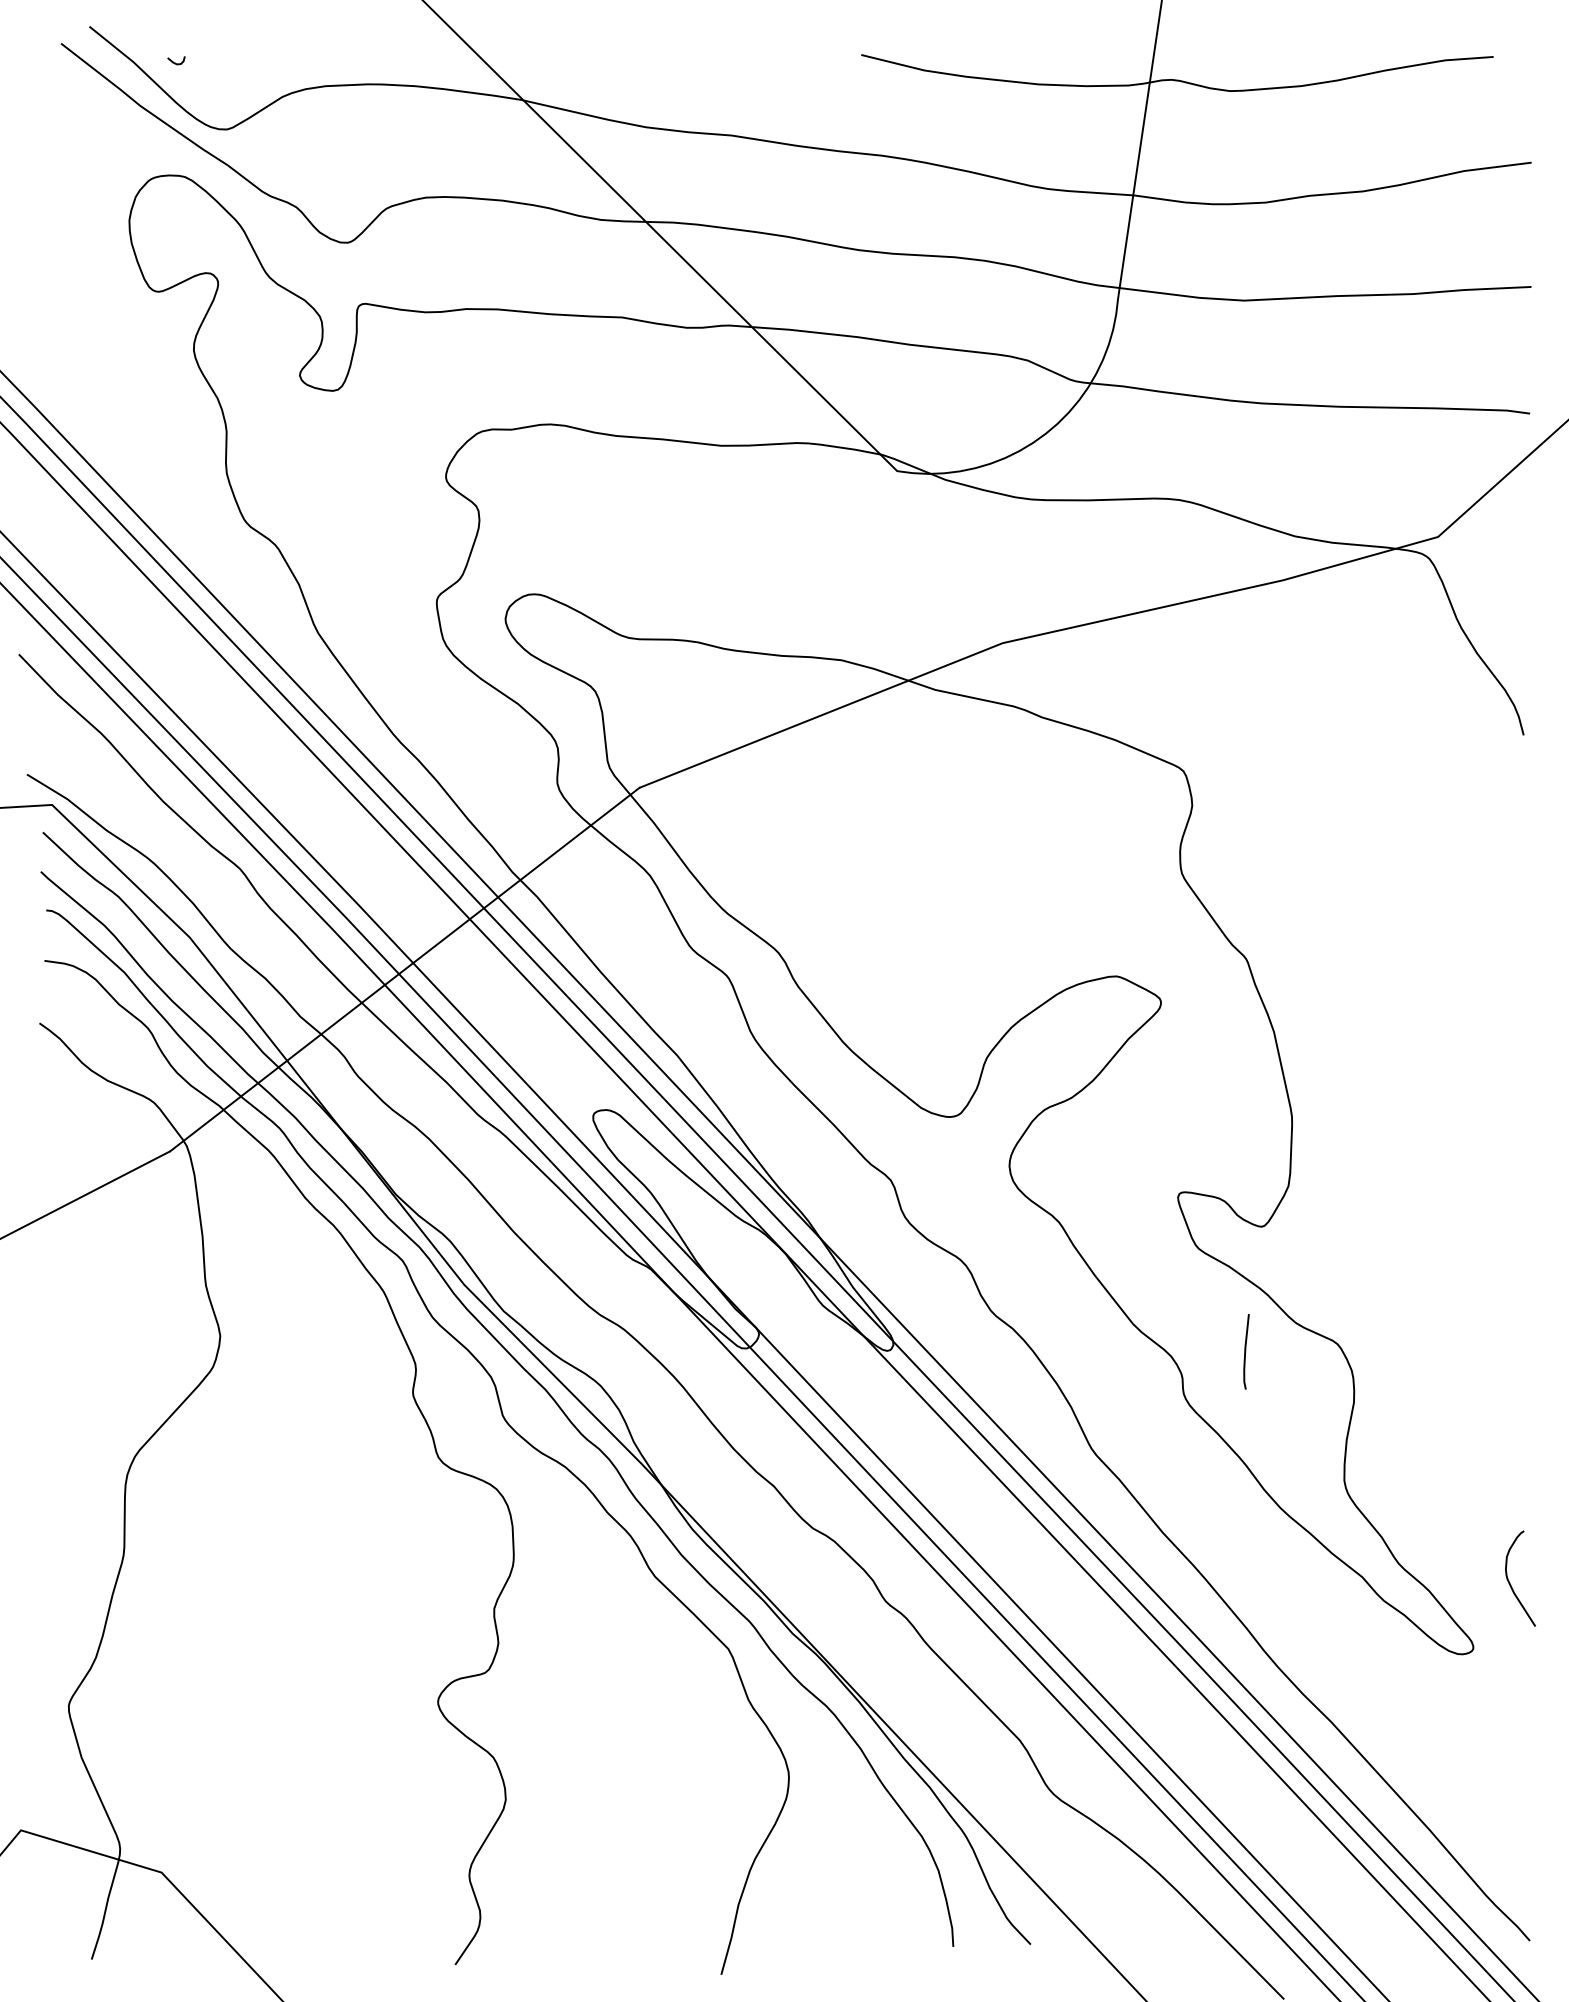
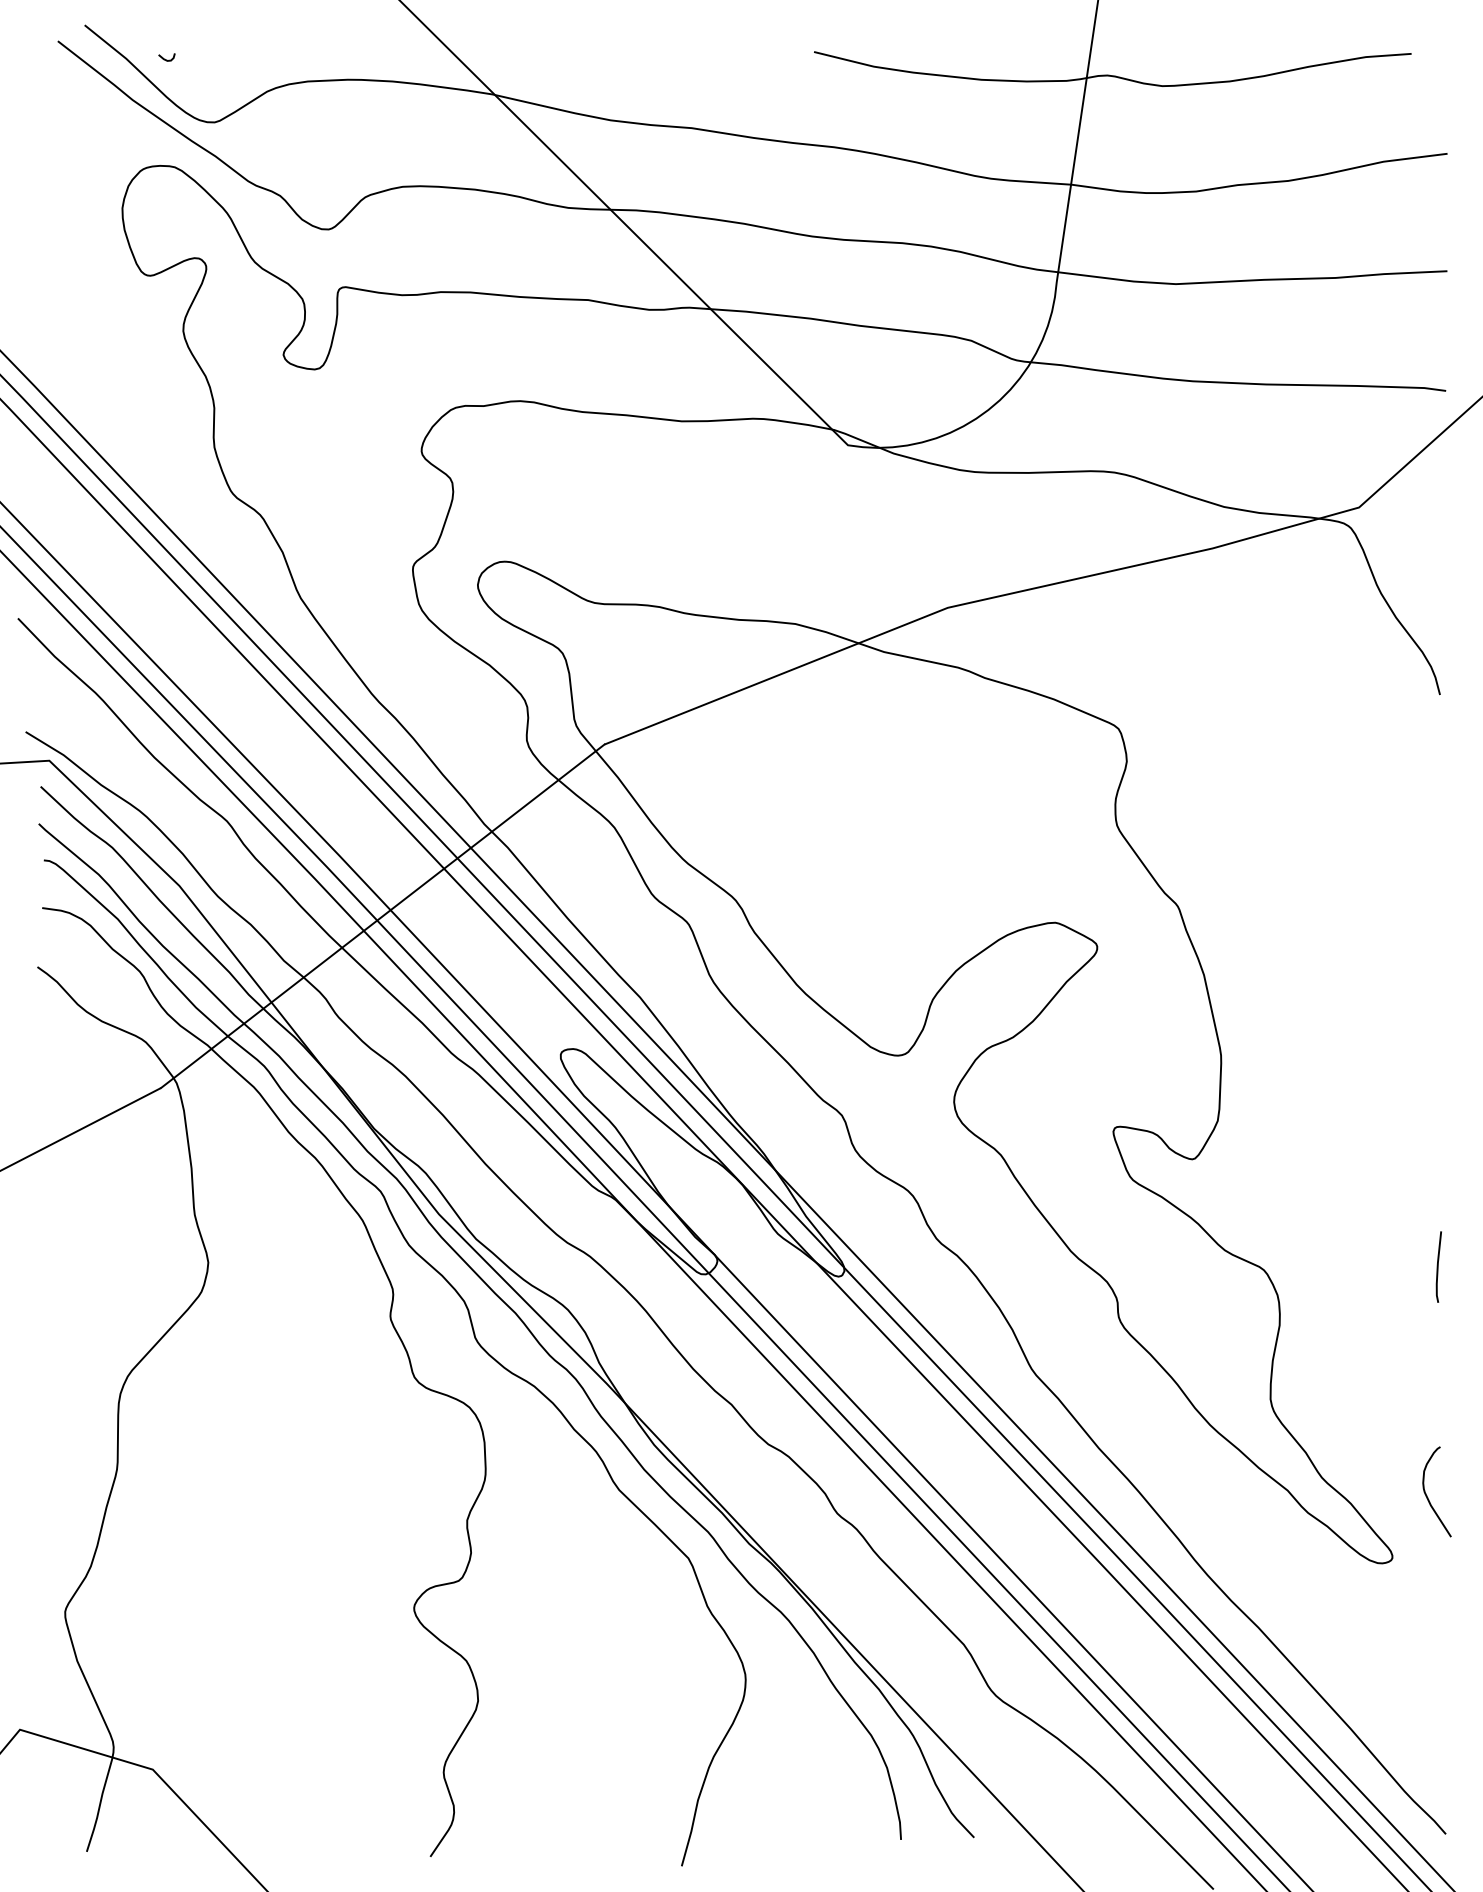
line: (1246, 1351) -> (1438, 1266), moved

